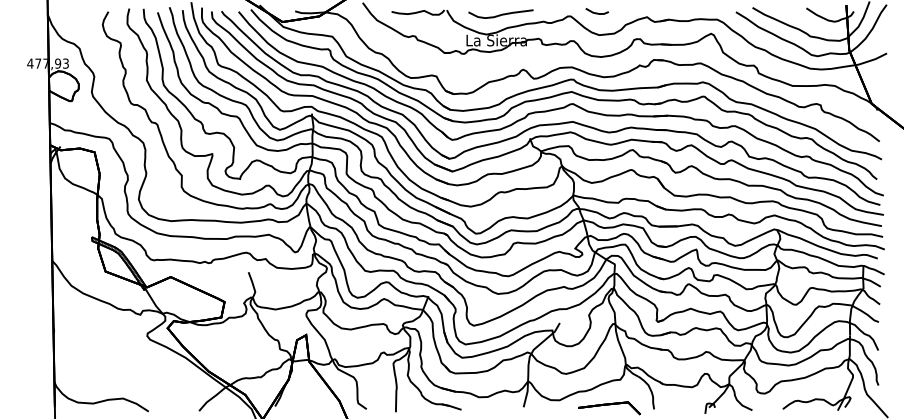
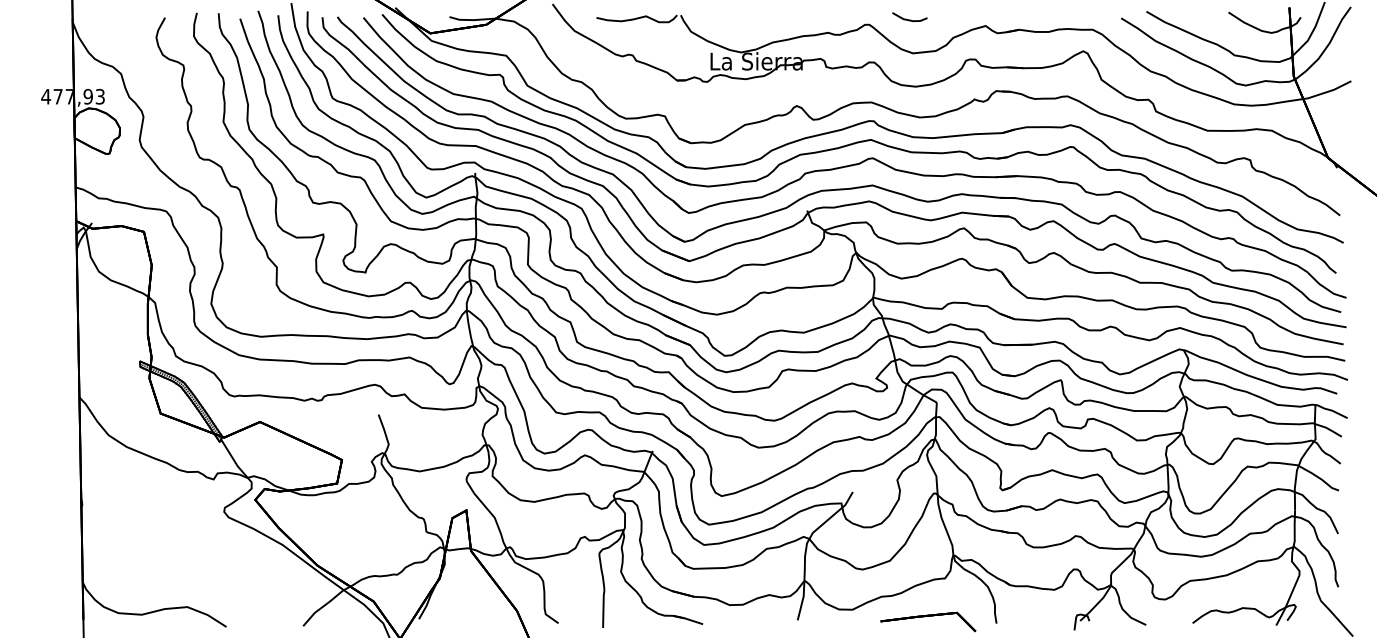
curve: (500, 14) -> (762, 21), removed

